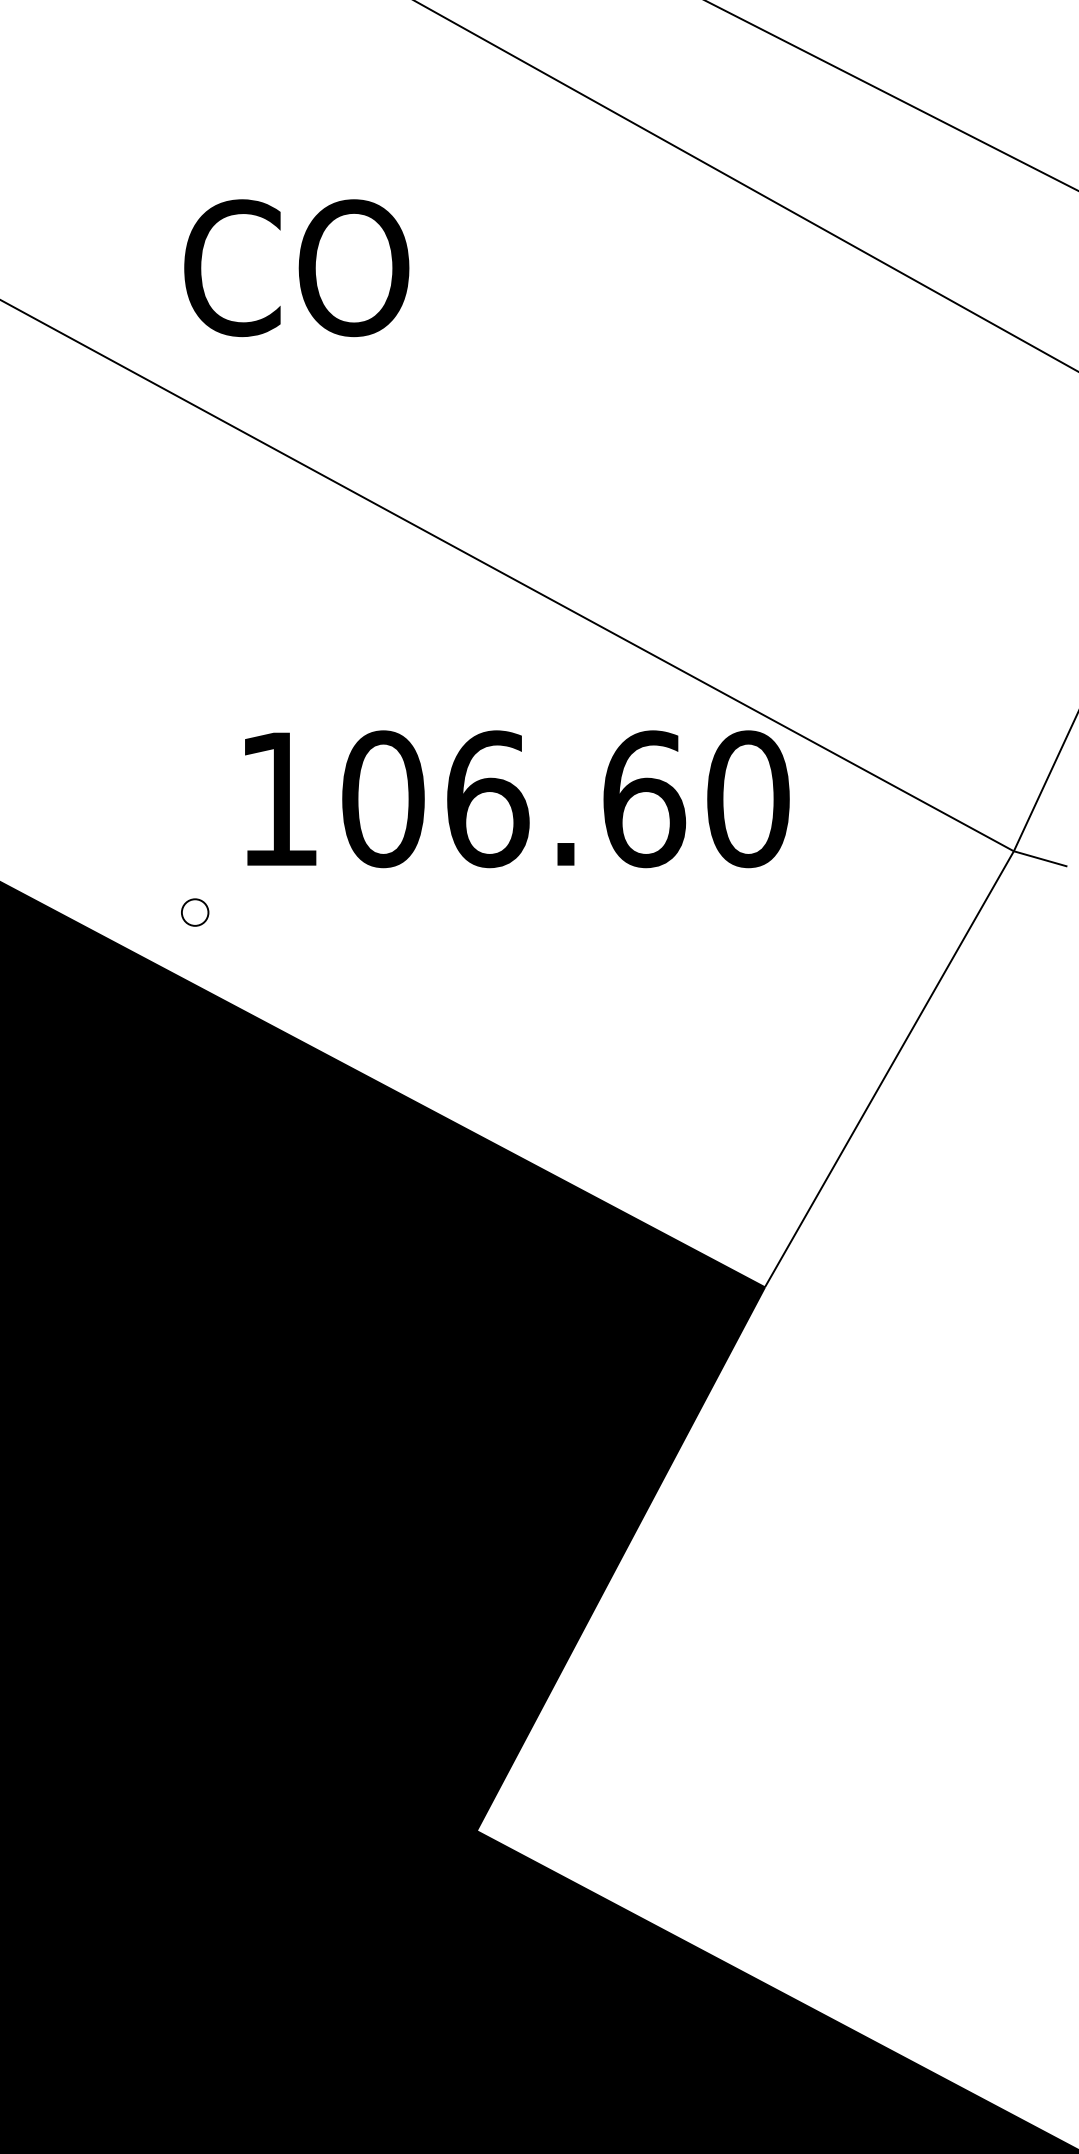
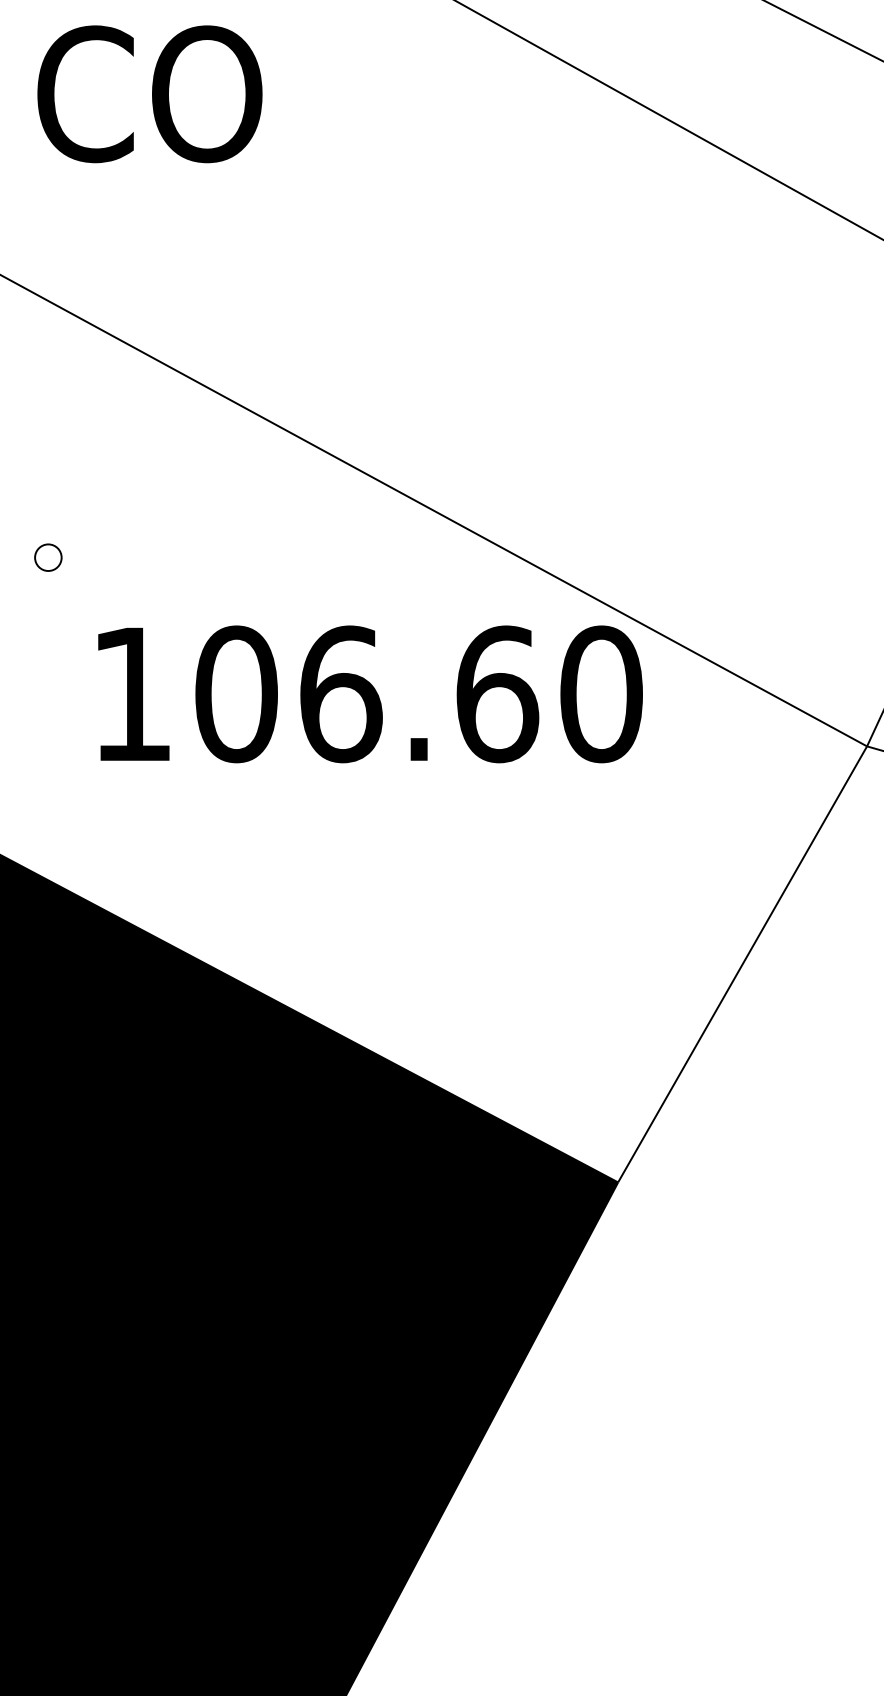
text: (296, 268) -> (149, 94), moved
part: (195, 912) -> (48, 557), moved

